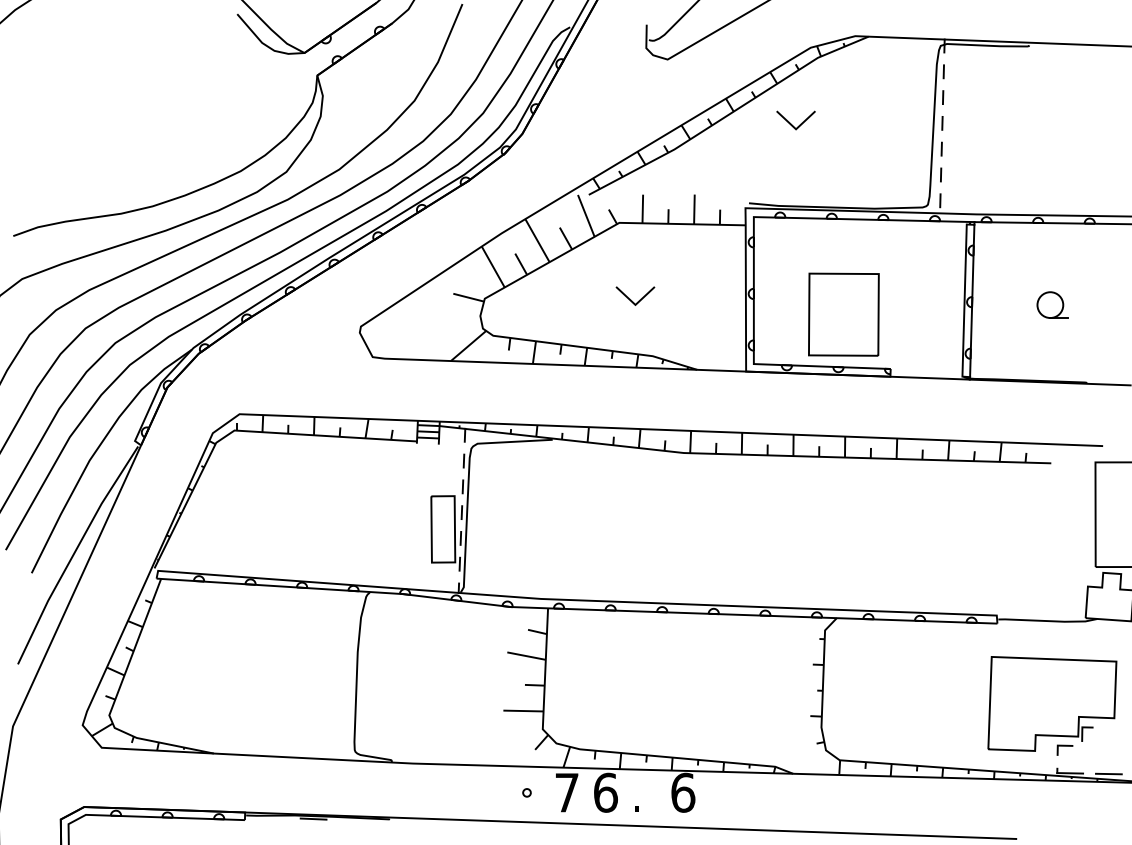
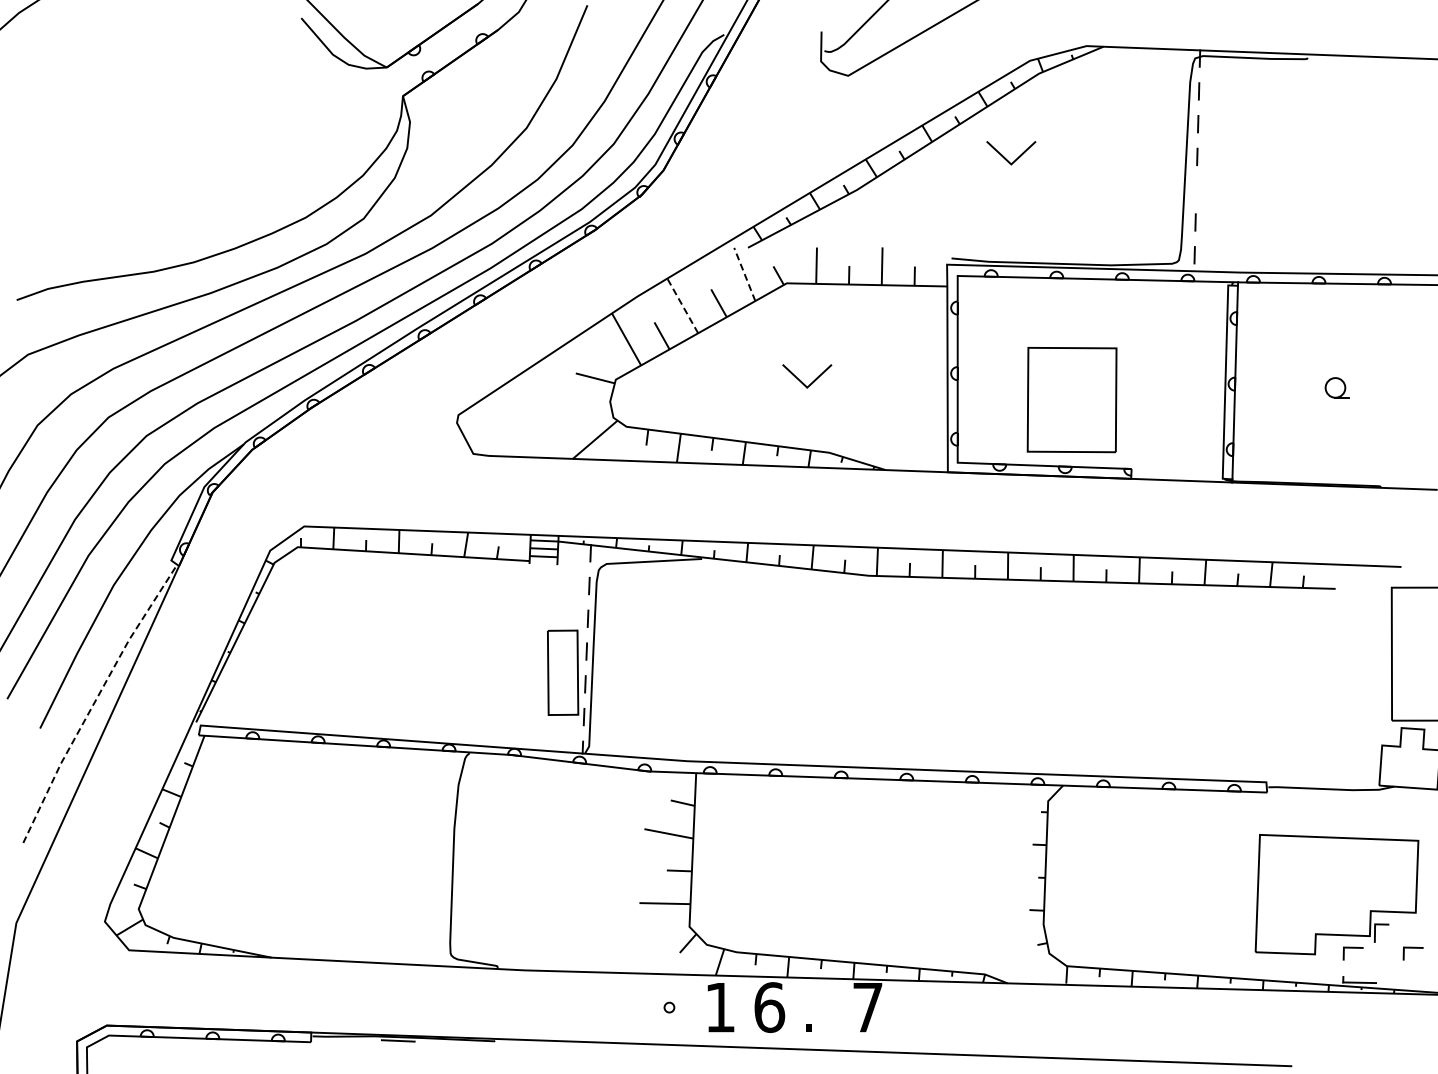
line: (941, 149) -> (1196, 189), removed
line: (586, 215) -> (744, 274), solid -> dashed
line: (537, 240) -> (682, 305), solid -> dashed
part: (1051, 304) -> (1336, 387), size x0.6
line: (74, 553) -> (94, 703), solid -> dashed
line: (1111, 746) -> (1412, 948), added
line: (1108, 773) -> (1408, 983), removed
text: (567, 792) -> (720, 1007), 7 -> 1
text: (683, 792) -> (868, 1007), 6 -> 7

